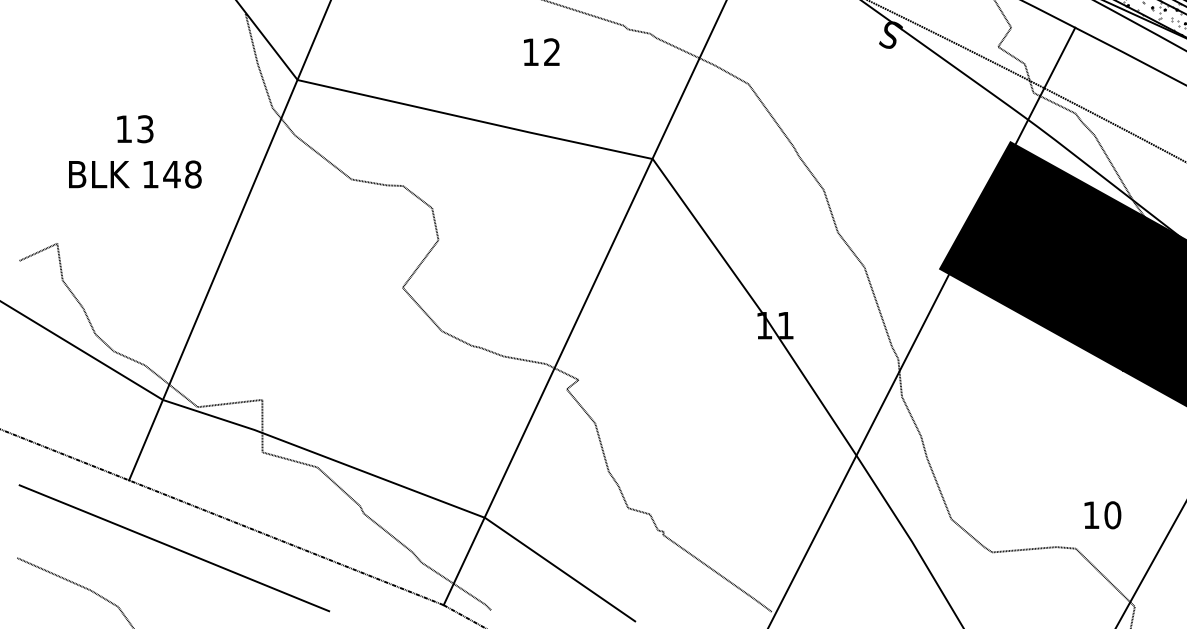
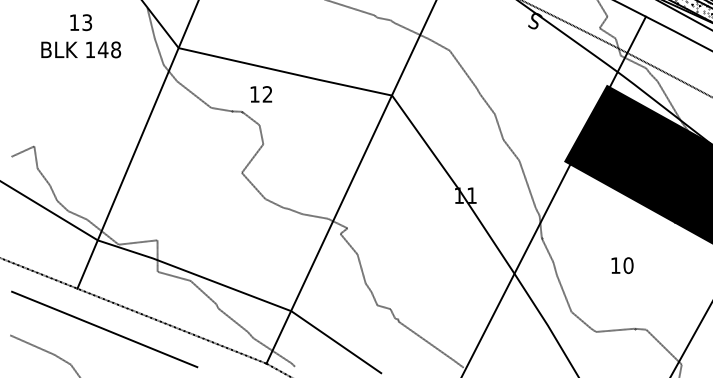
text: (541, 52) -> (261, 94), moved
text: (135, 152) -> (81, 36), moved
text: (1102, 515) -> (622, 265), moved

